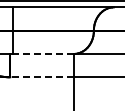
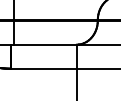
line: (42, 53) -> (44, 44), dashed -> solid
line: (42, 77) -> (44, 69), dashed -> solid

